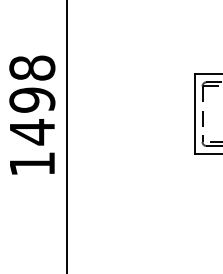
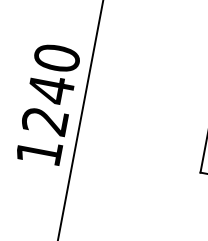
text: (32, 100) -> (51, 89), 1498 -> 1240

